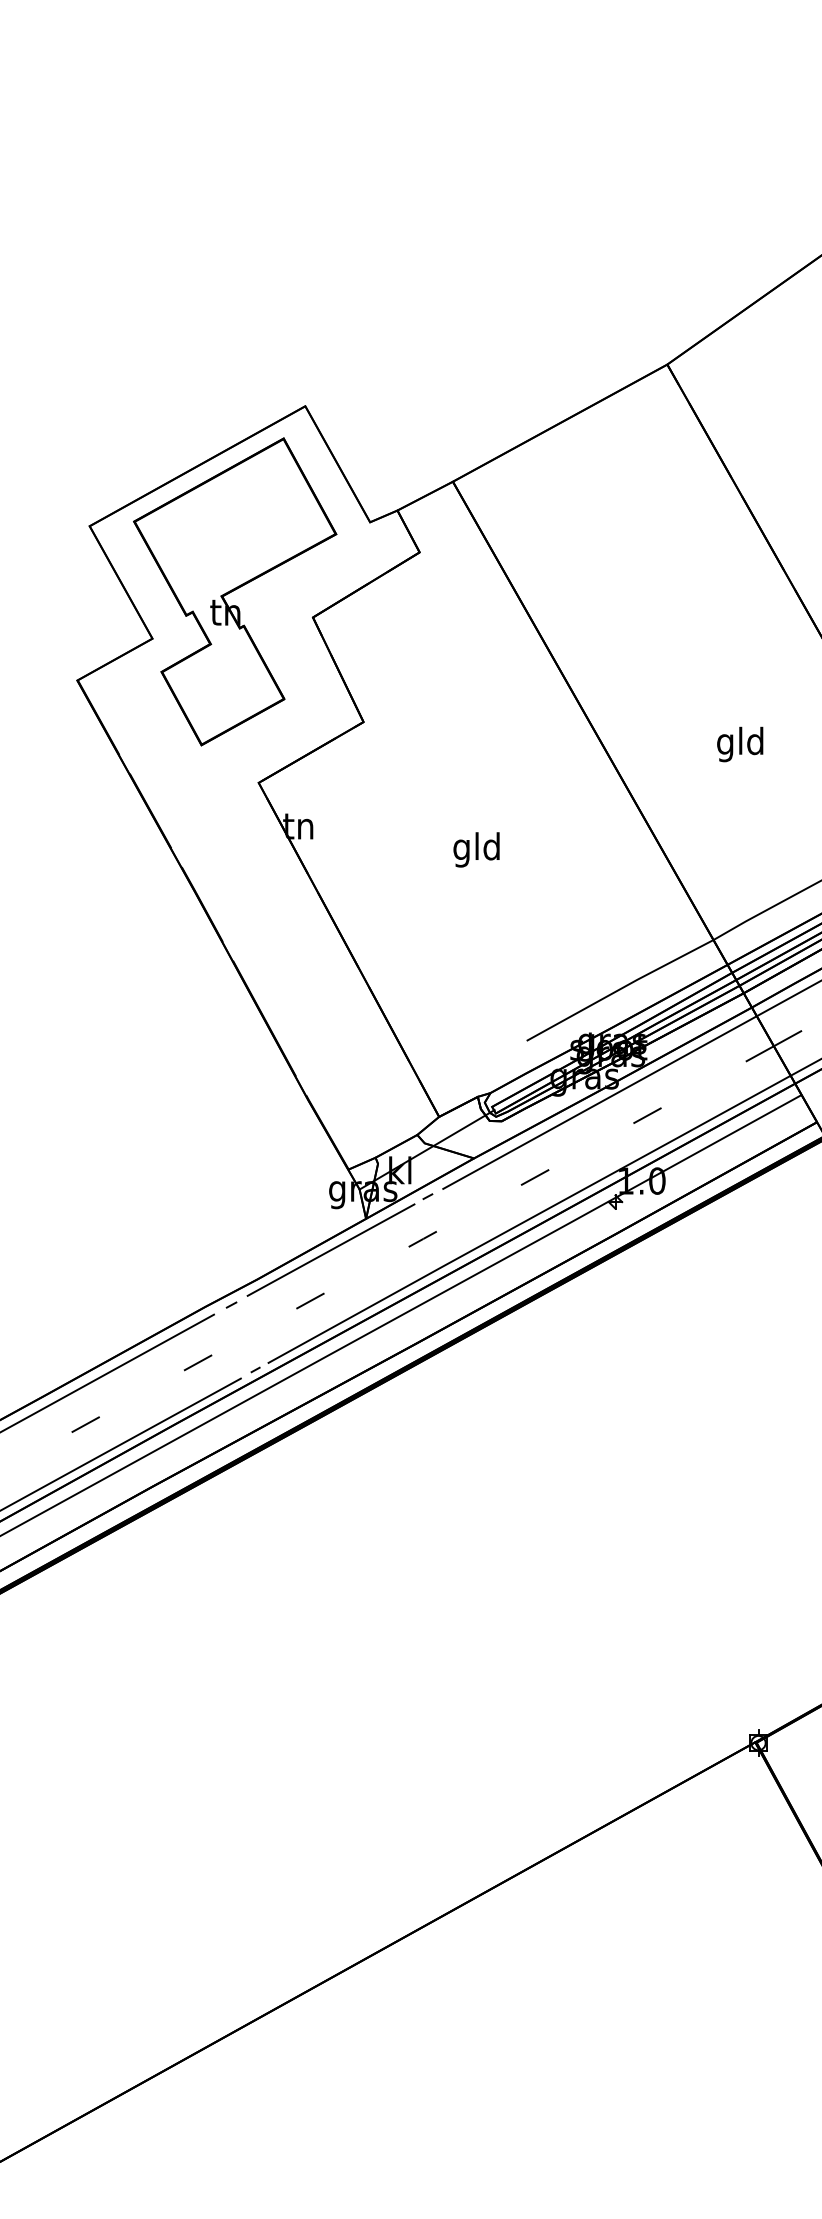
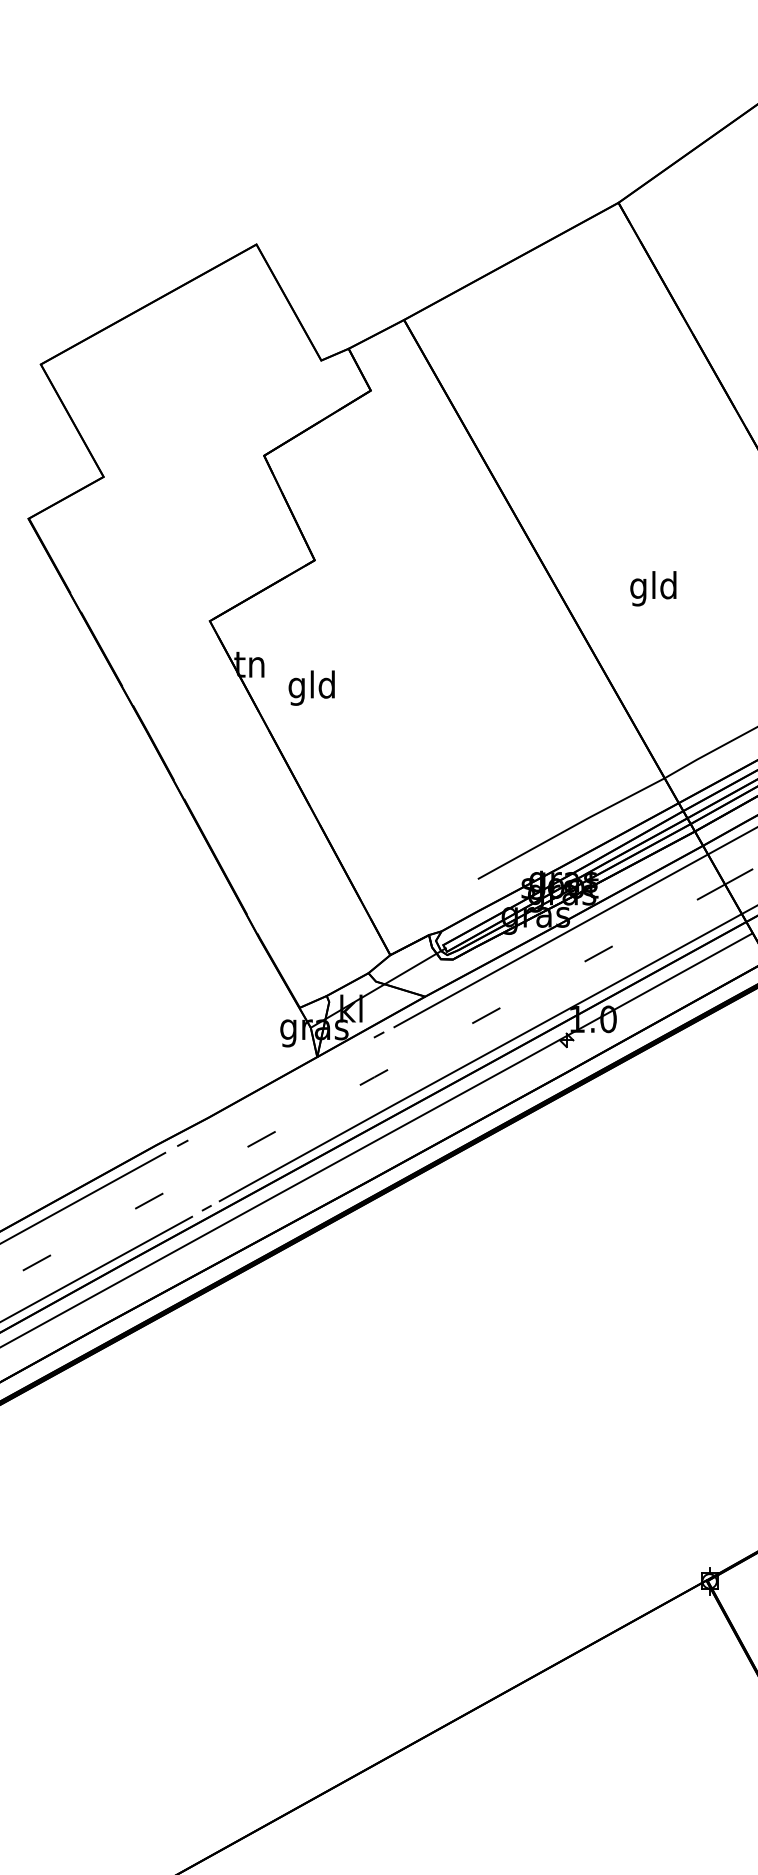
part: (235, 591) -> (186, 429), removed
text: (740, 744) -> (653, 588), moved
text: (476, 849) -> (311, 687), moved
line: (330, 1249) -> (281, 1087), removed

